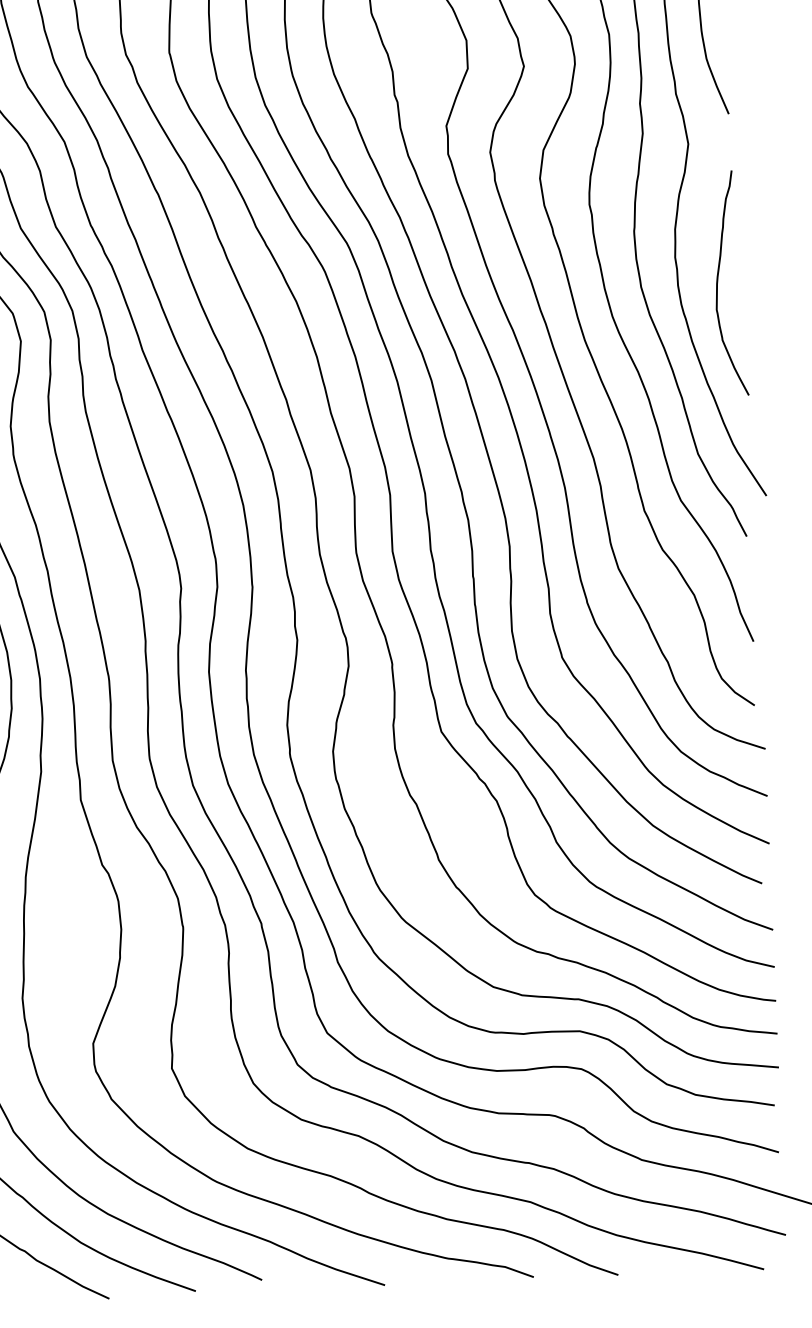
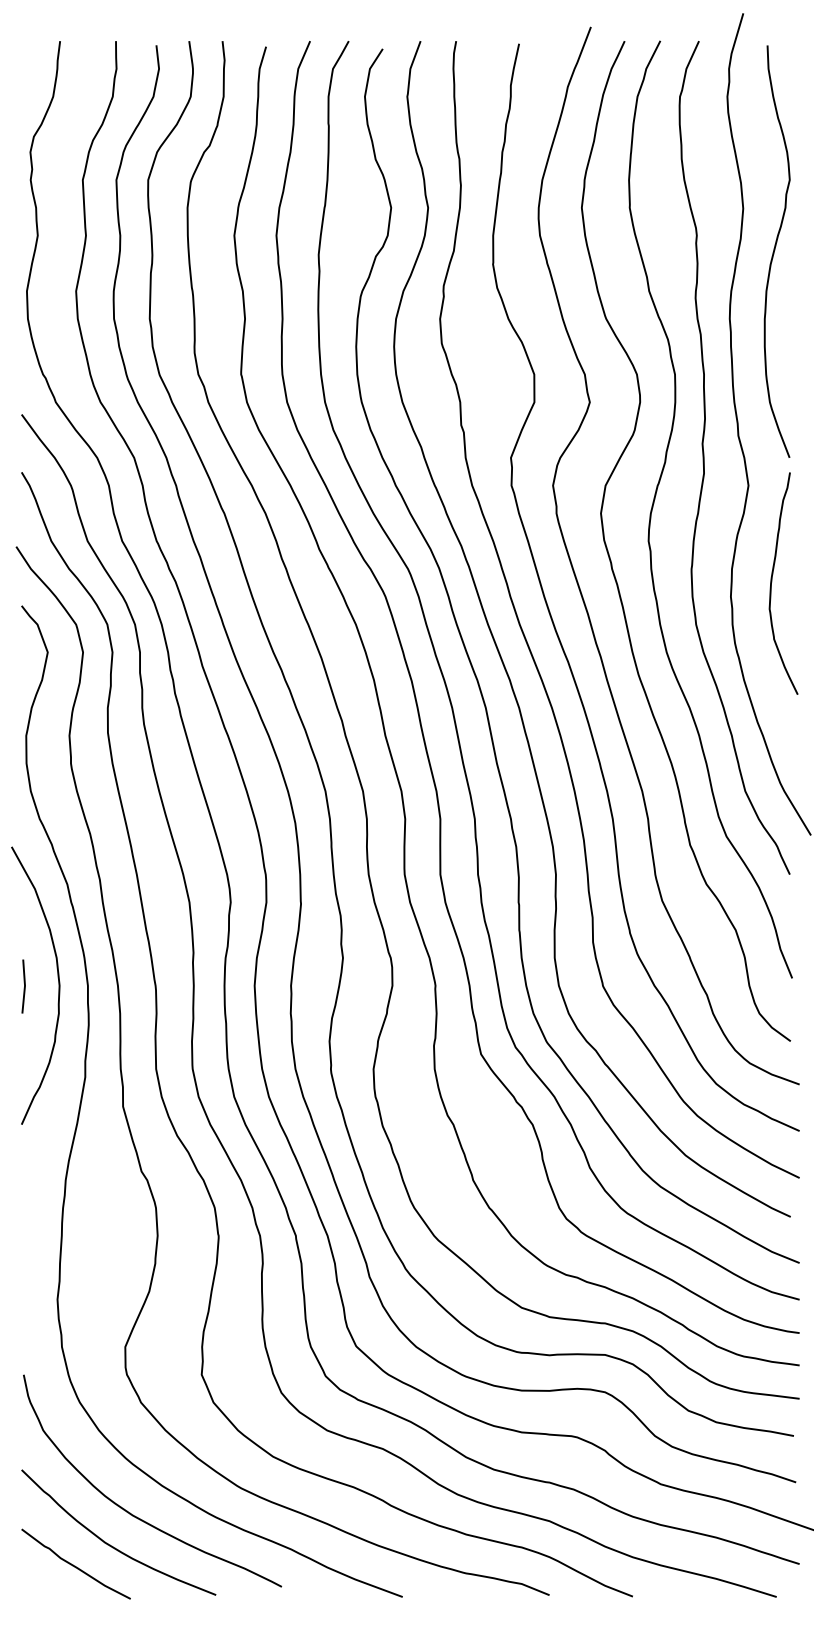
curve: (718, 282) -> (772, 582), moved

